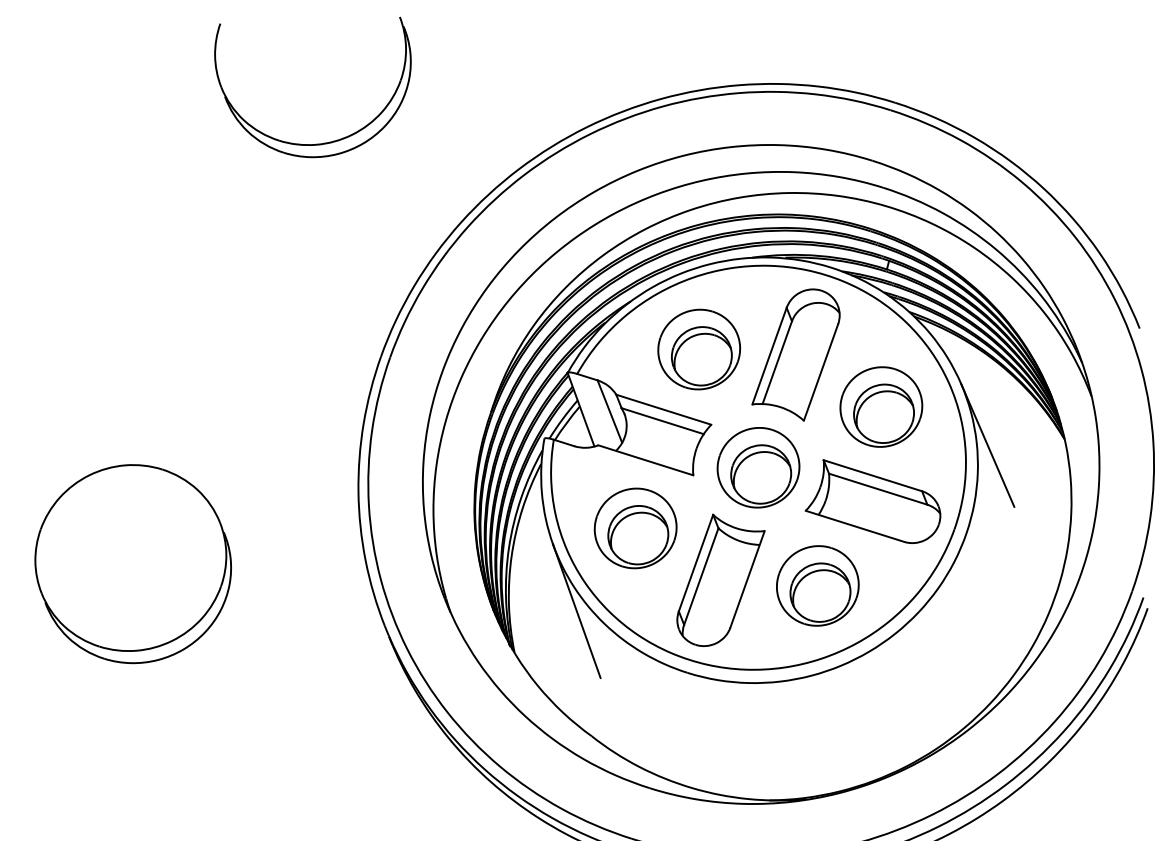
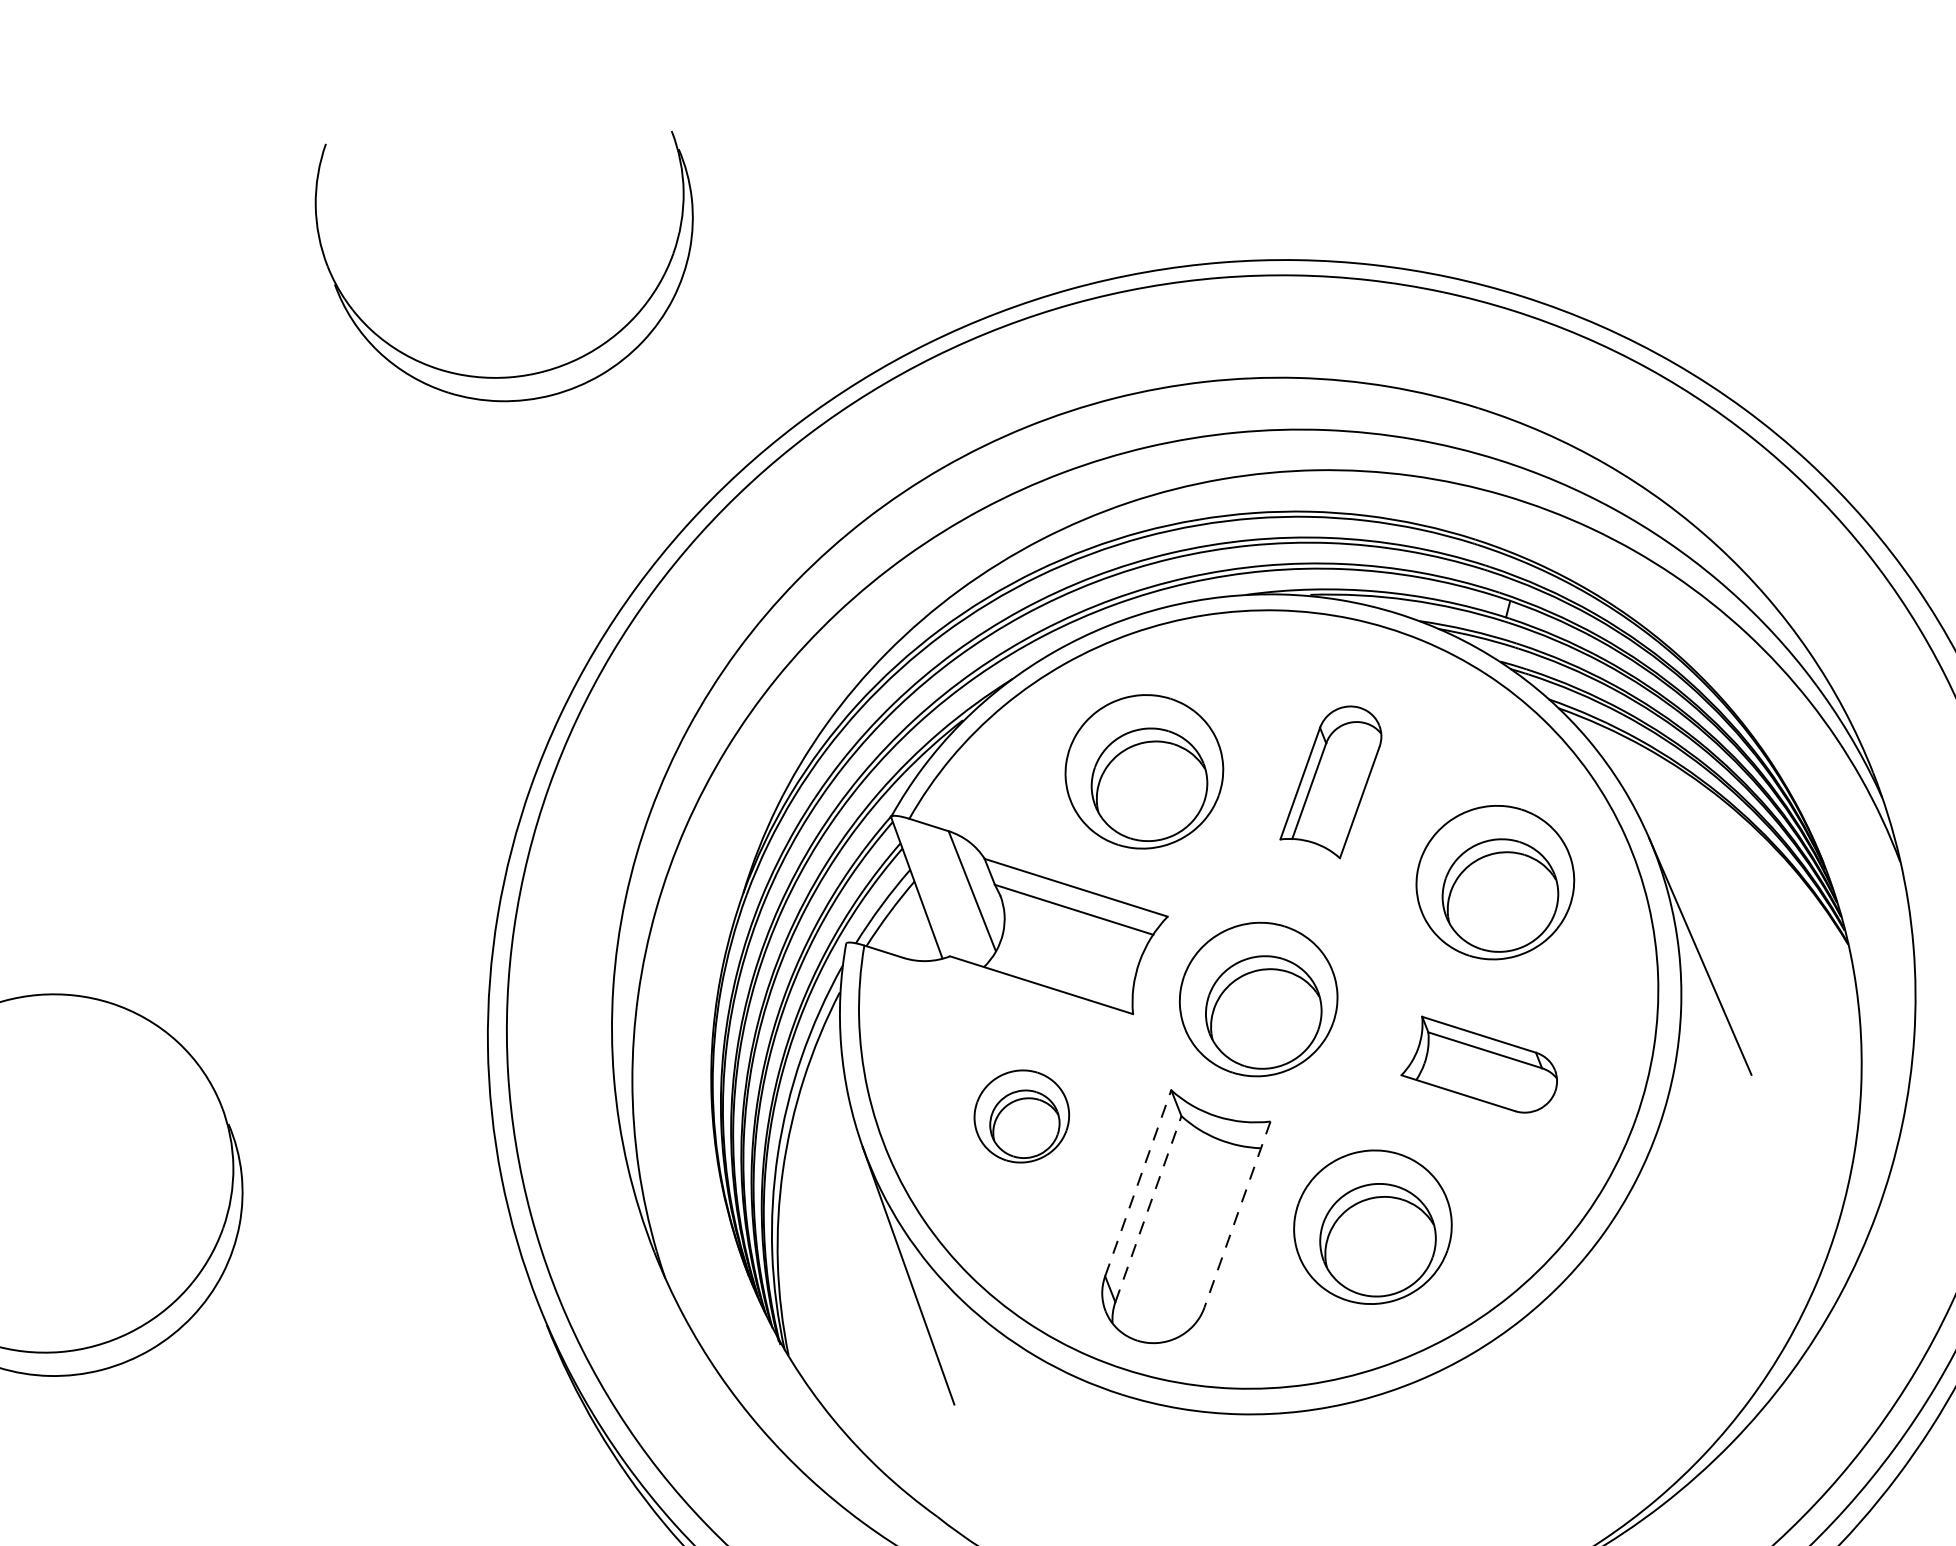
part: (315, 143) -> (509, 374), moved
part: (795, 354) -> (1329, 781), size x0.6
part: (872, 501) -> (1478, 1064), size x0.6
part: (635, 528) -> (1021, 1116), size x0.6
line: (696, 562) -> (1139, 1182), solid -> dashed
line: (701, 576) -> (1148, 1209), solid -> dashed
line: (747, 579) -> (1237, 1214), solid -> dashed

